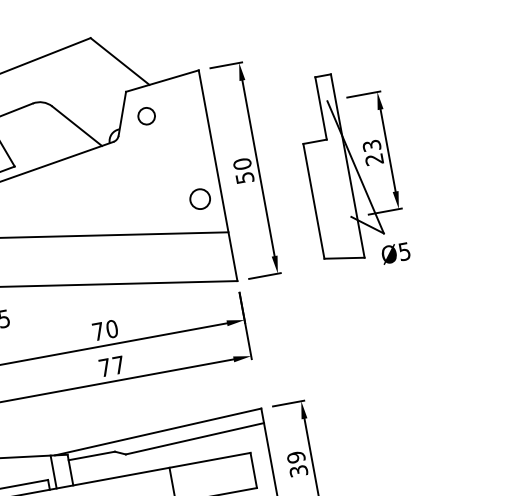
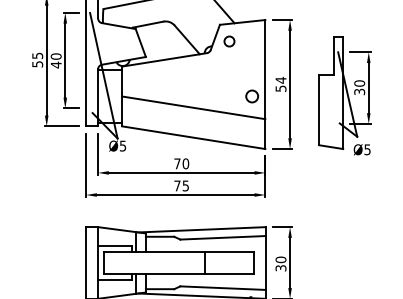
text: (372, 152) -> (359, 87), 23 -> 30
text: (241, 162) -> (280, 79), 50 -> 54
text: (117, 364) -> (185, 185), 77 -> 75
text: (295, 456) -> (280, 259), 39 -> 30

